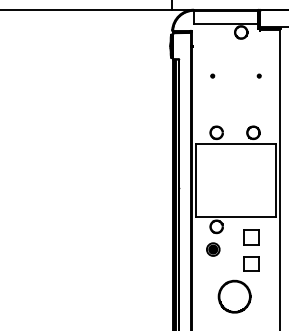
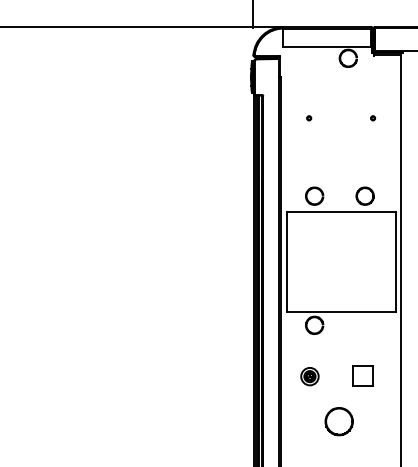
part: (251, 237) -> (362, 339), removed
part: (212, 249) -> (309, 376), moved
part: (234, 296) -> (338, 421), size x0.62

